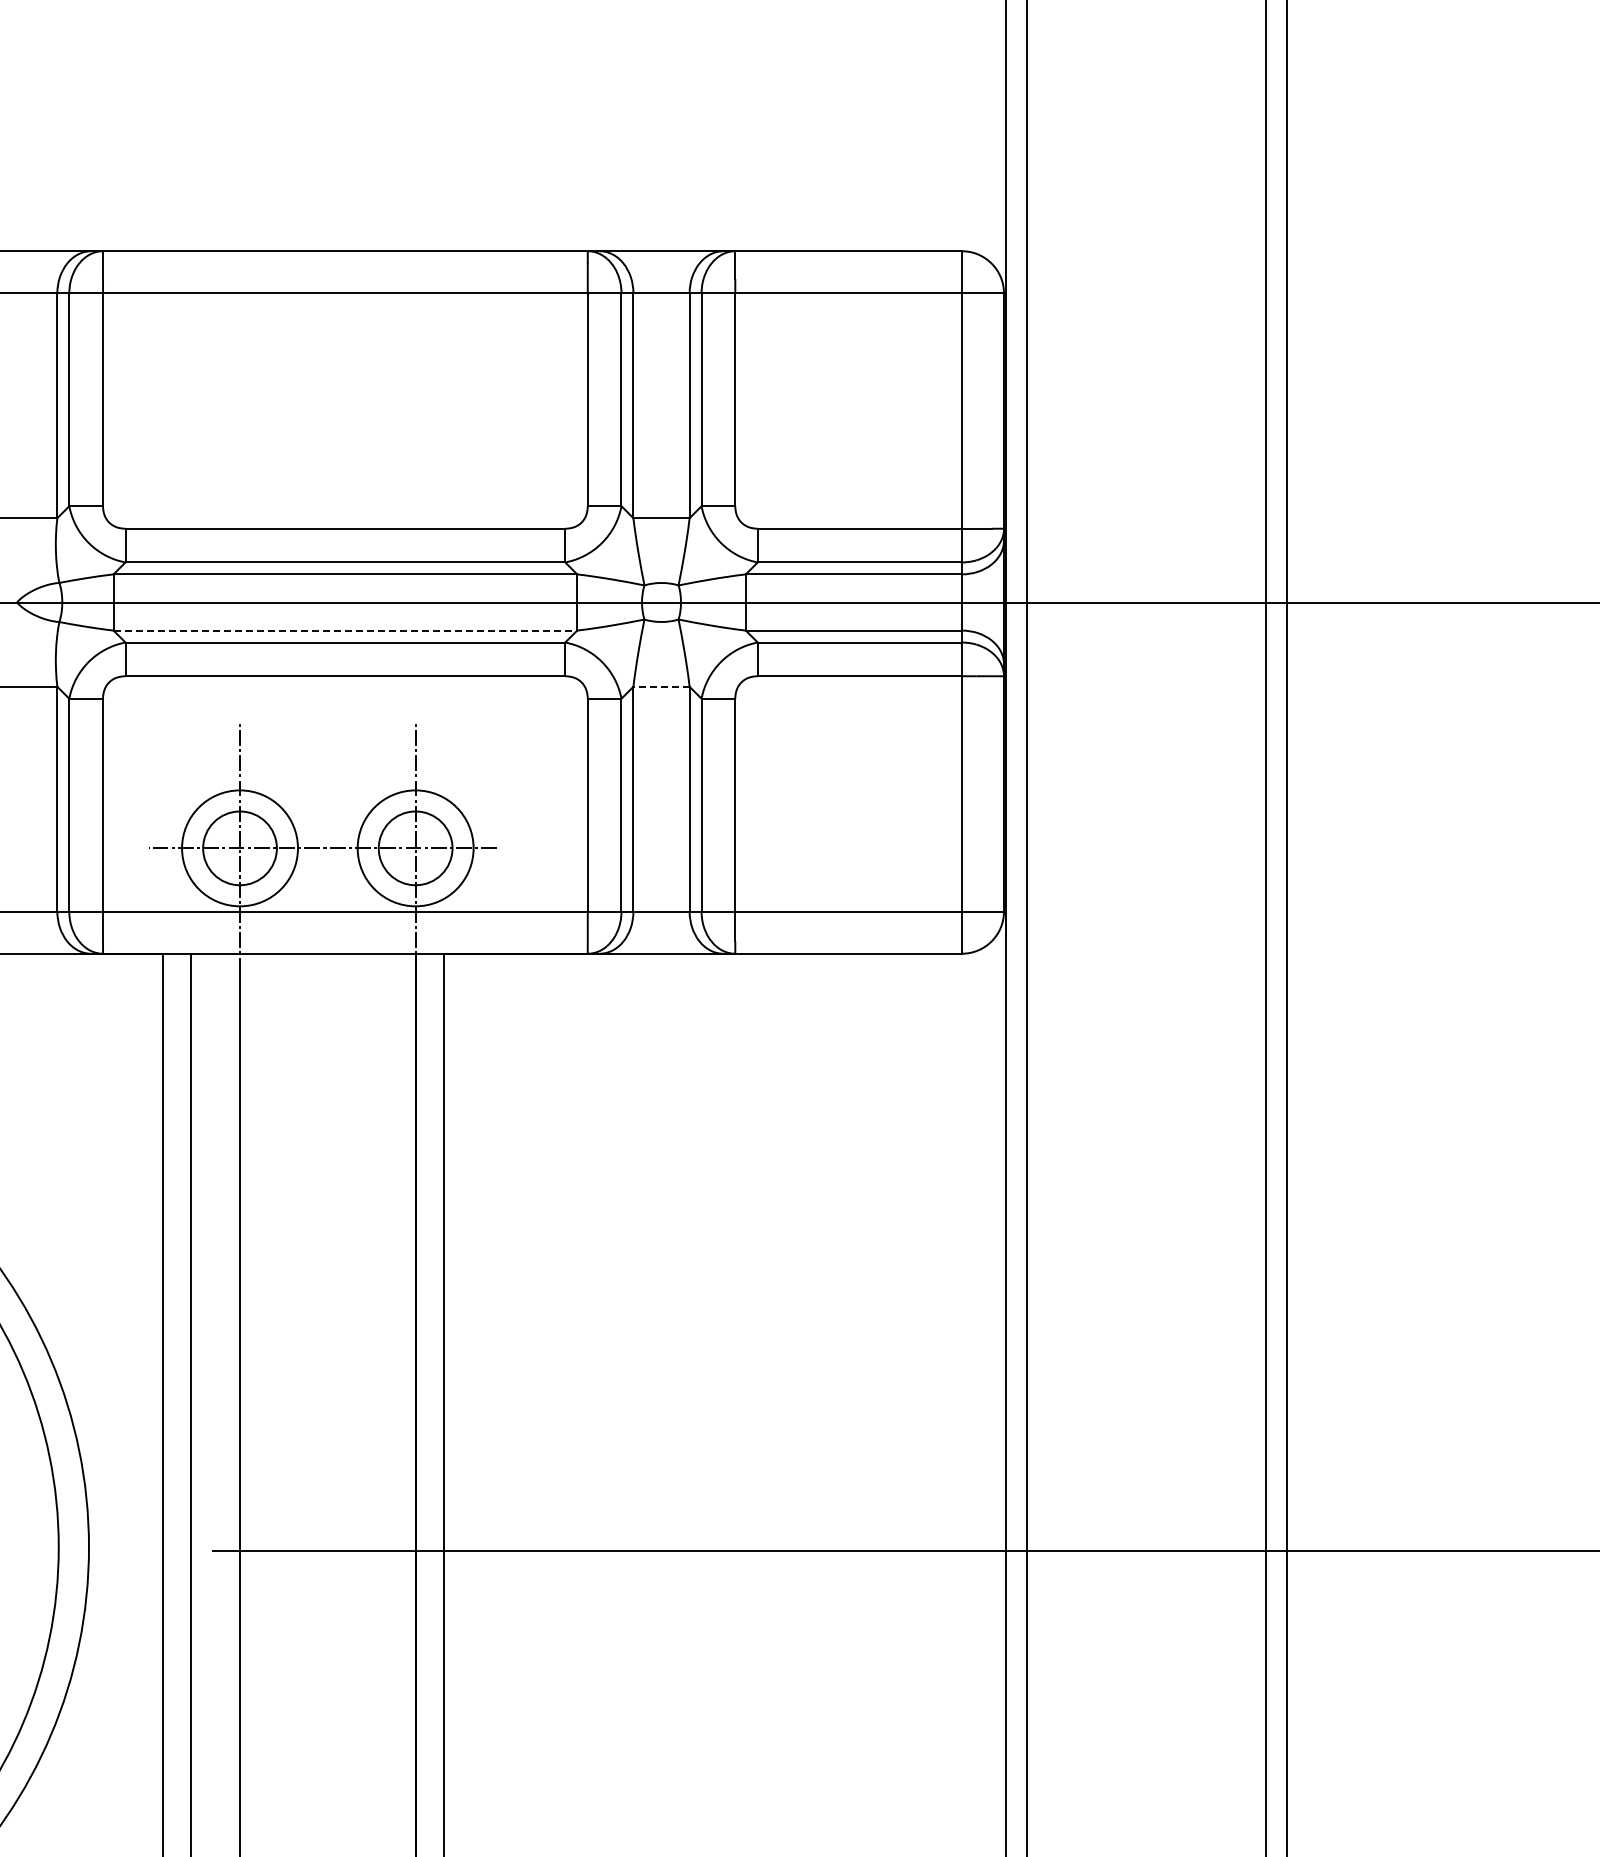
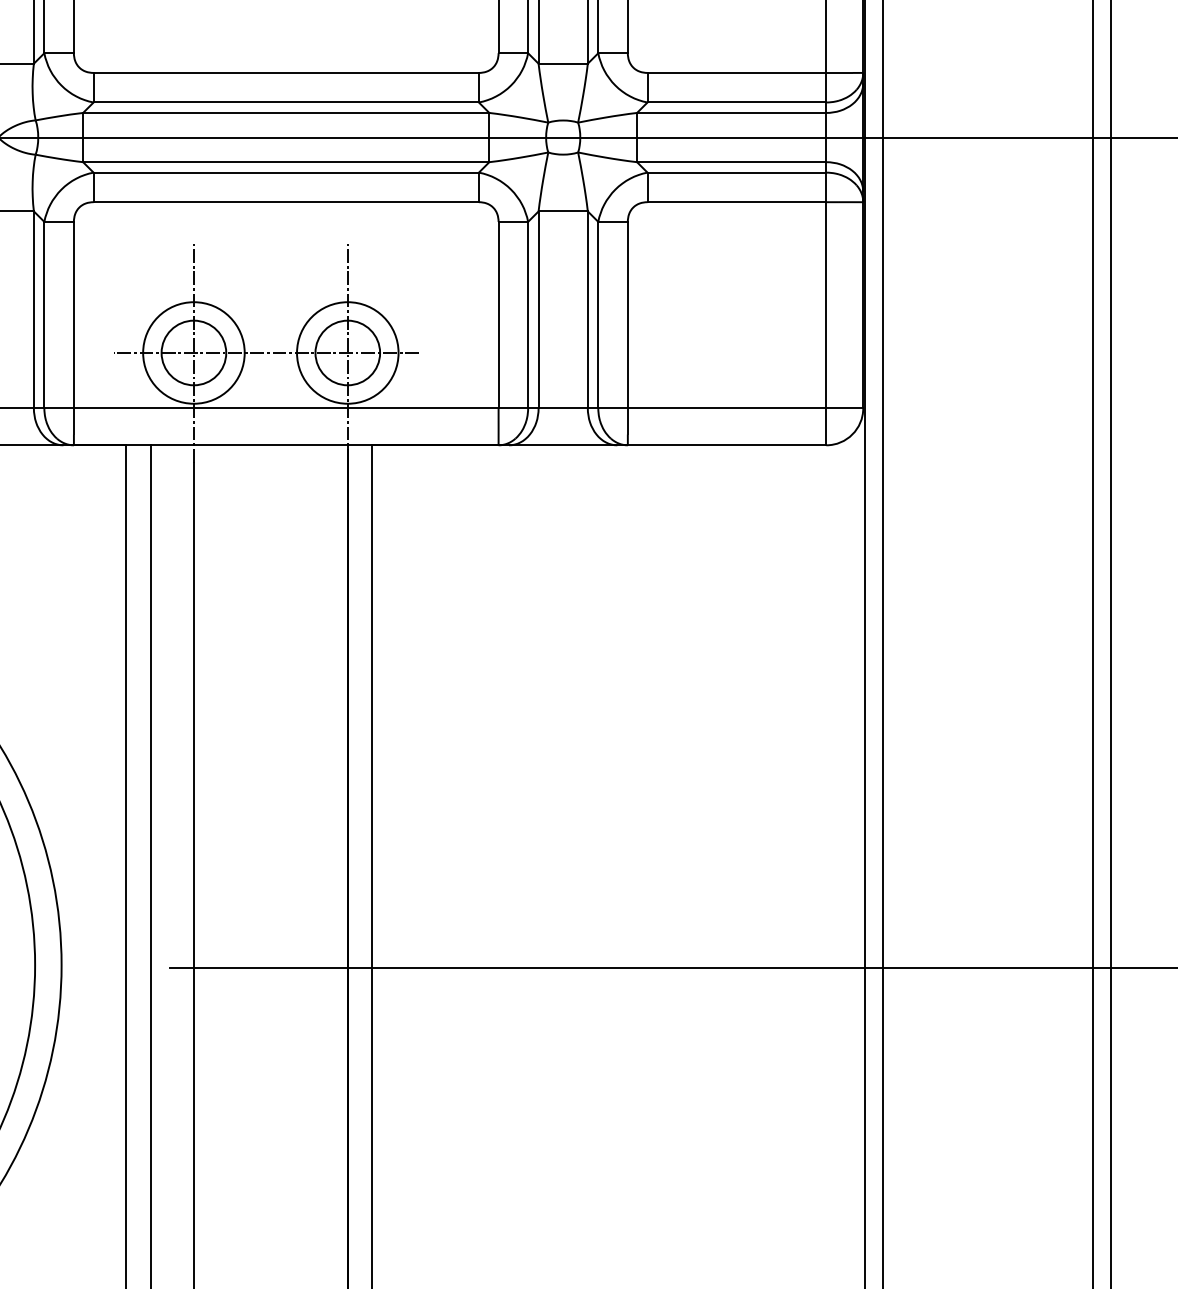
line: (345, 630) -> (286, 162), dashed -> solid
line: (661, 686) -> (563, 211), dashed -> solid

